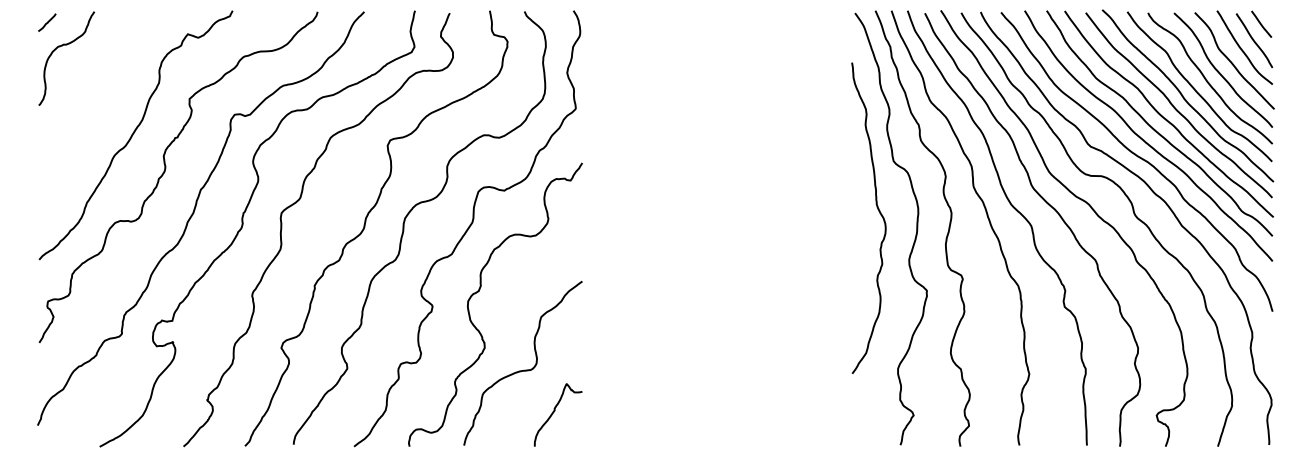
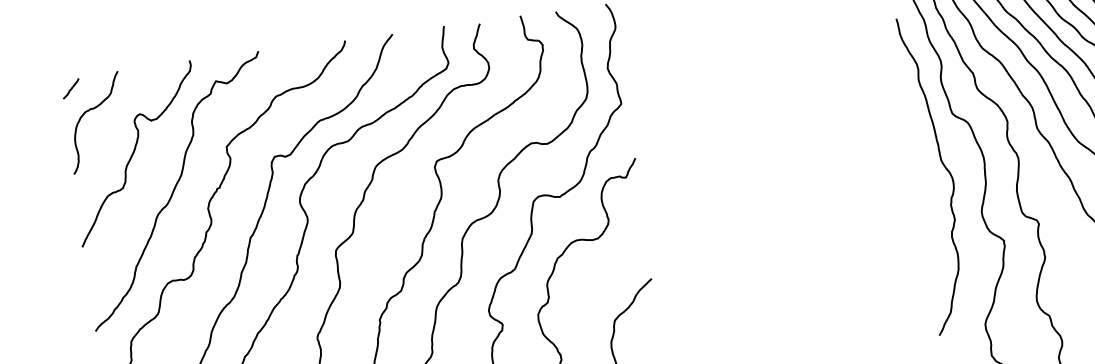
curve: (100, 92) -> (134, 152), added

